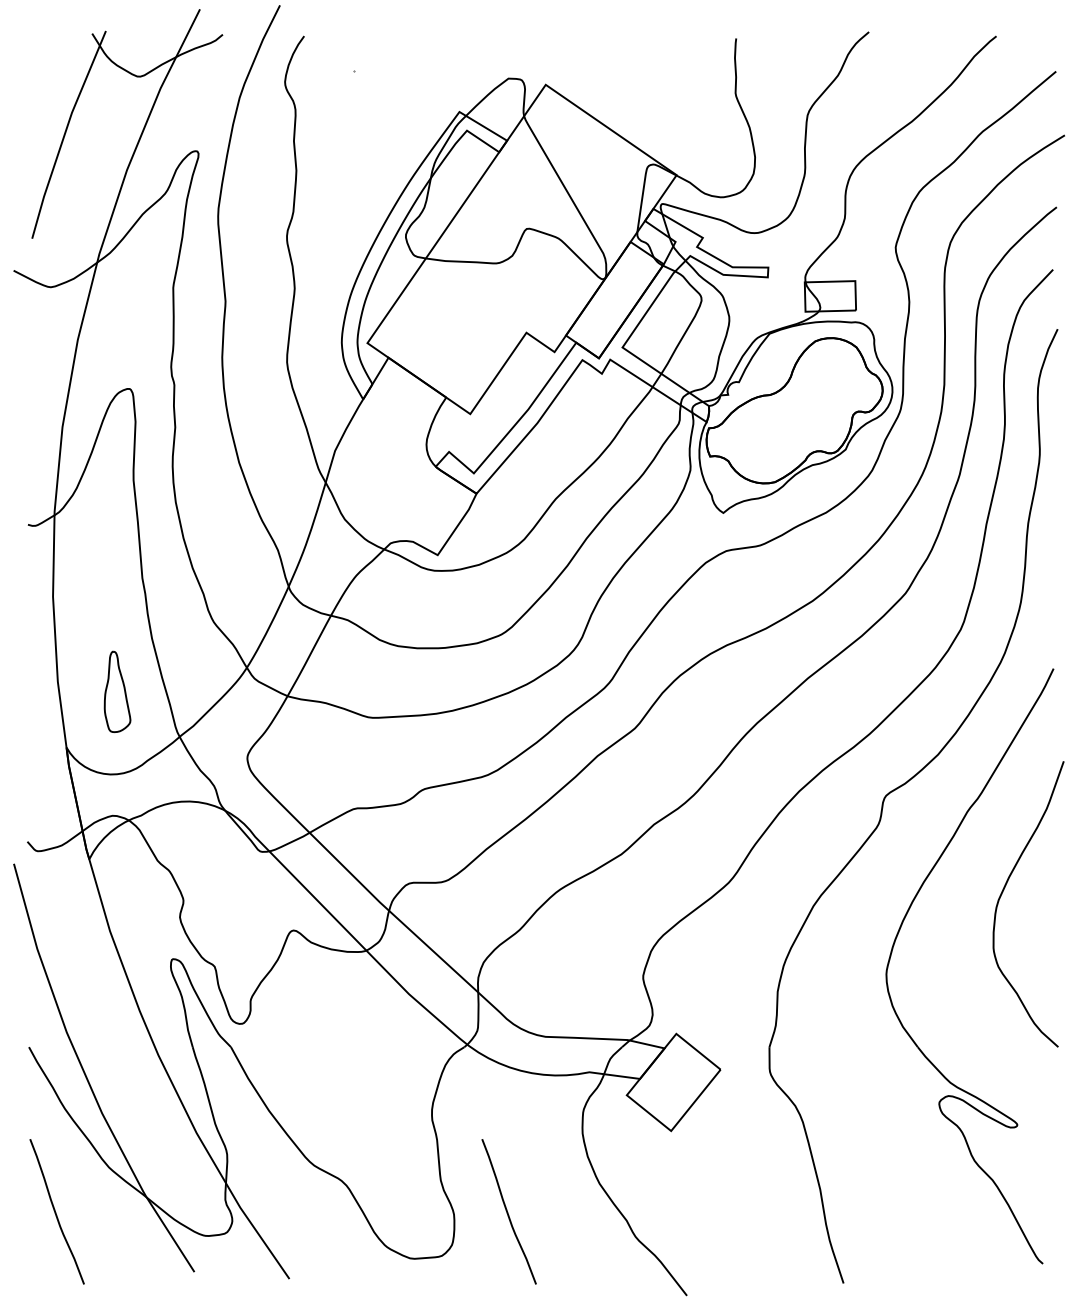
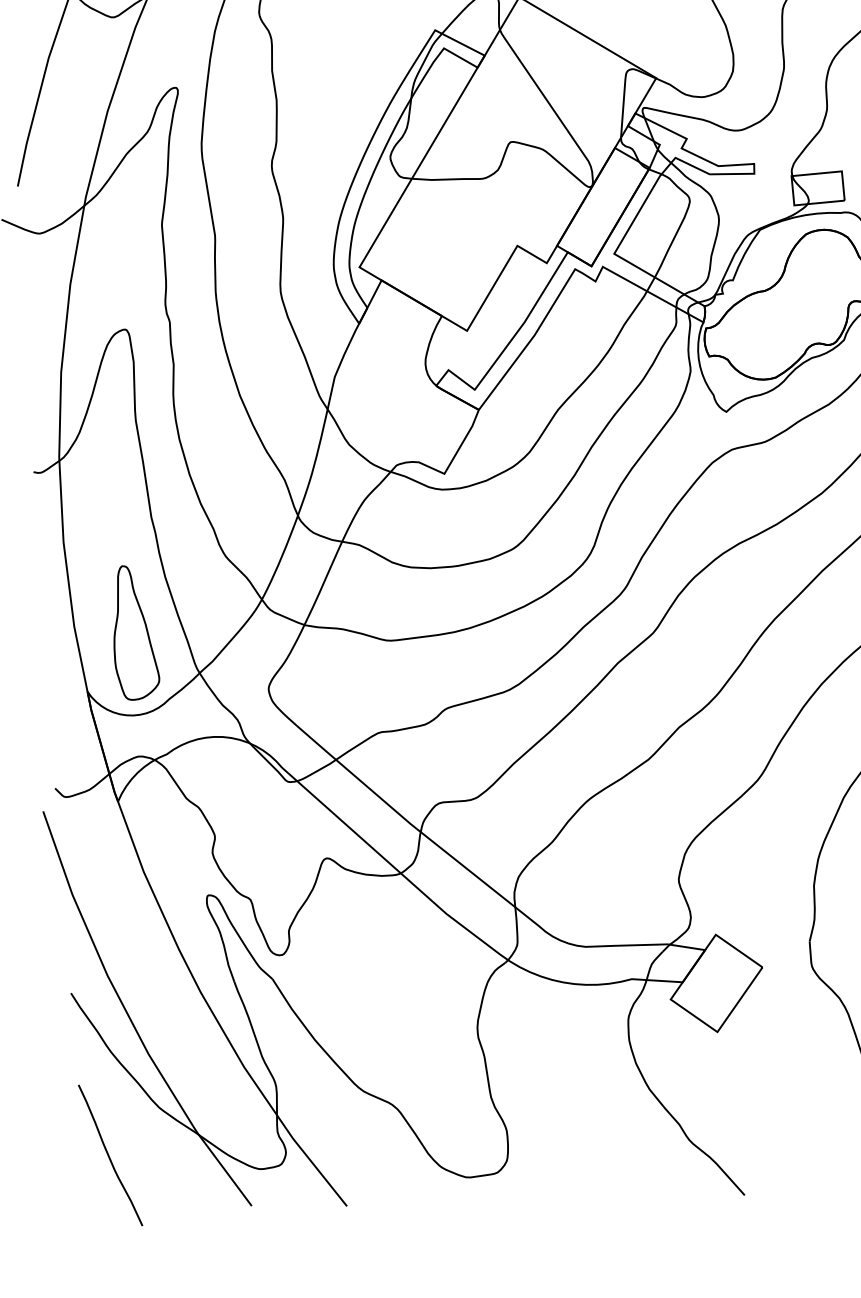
part: (117, 691) -> (134, 632), size x1.67
curve: (507, 1211) -> (559, 1123), removed

